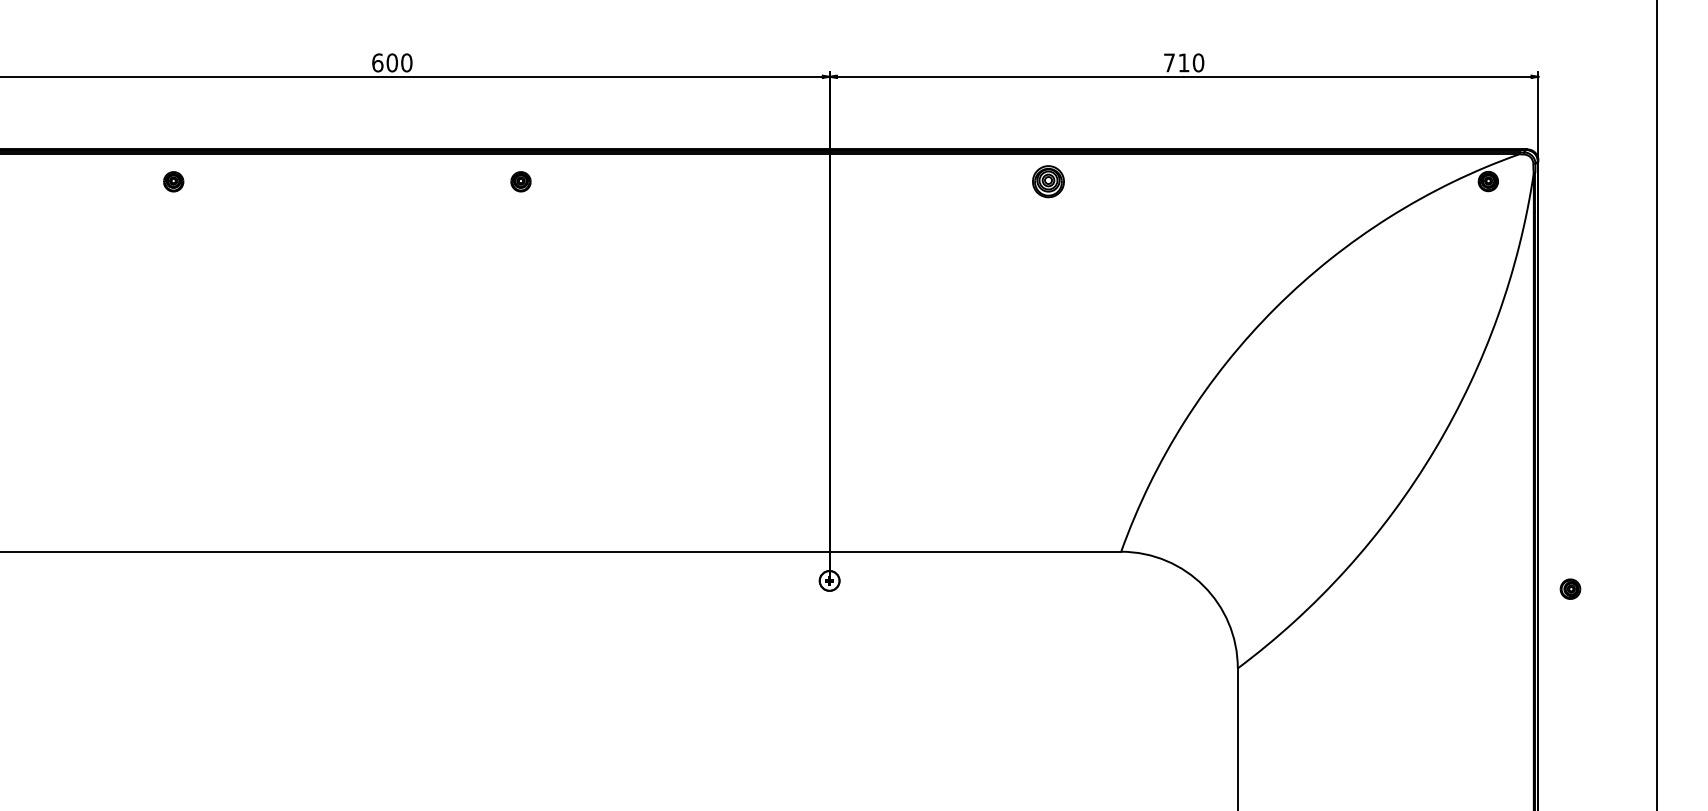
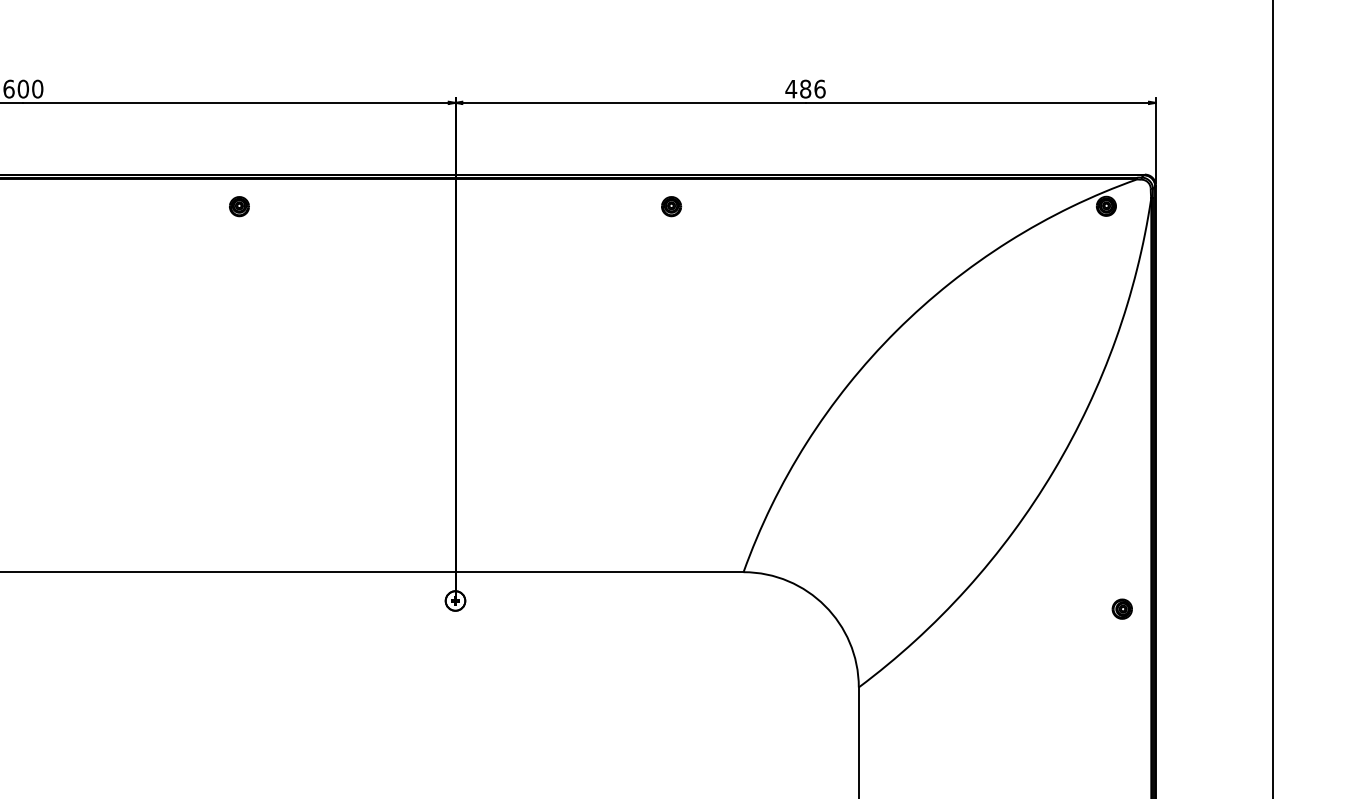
text: (1183, 62) -> (805, 88), 710 -> 486
part: (520, 181) -> (238, 206), moved
part: (1047, 181) -> (670, 206), size x0.62
part: (1570, 588) -> (1122, 608), moved

